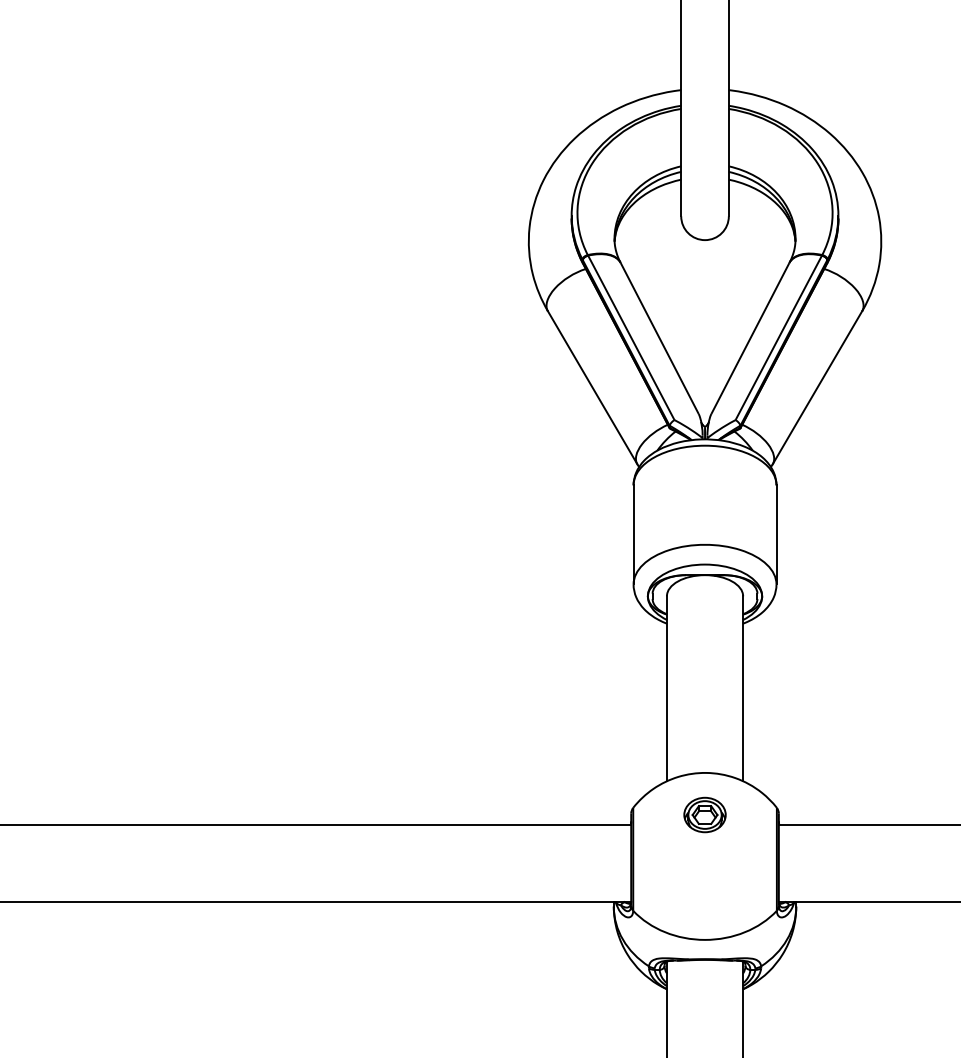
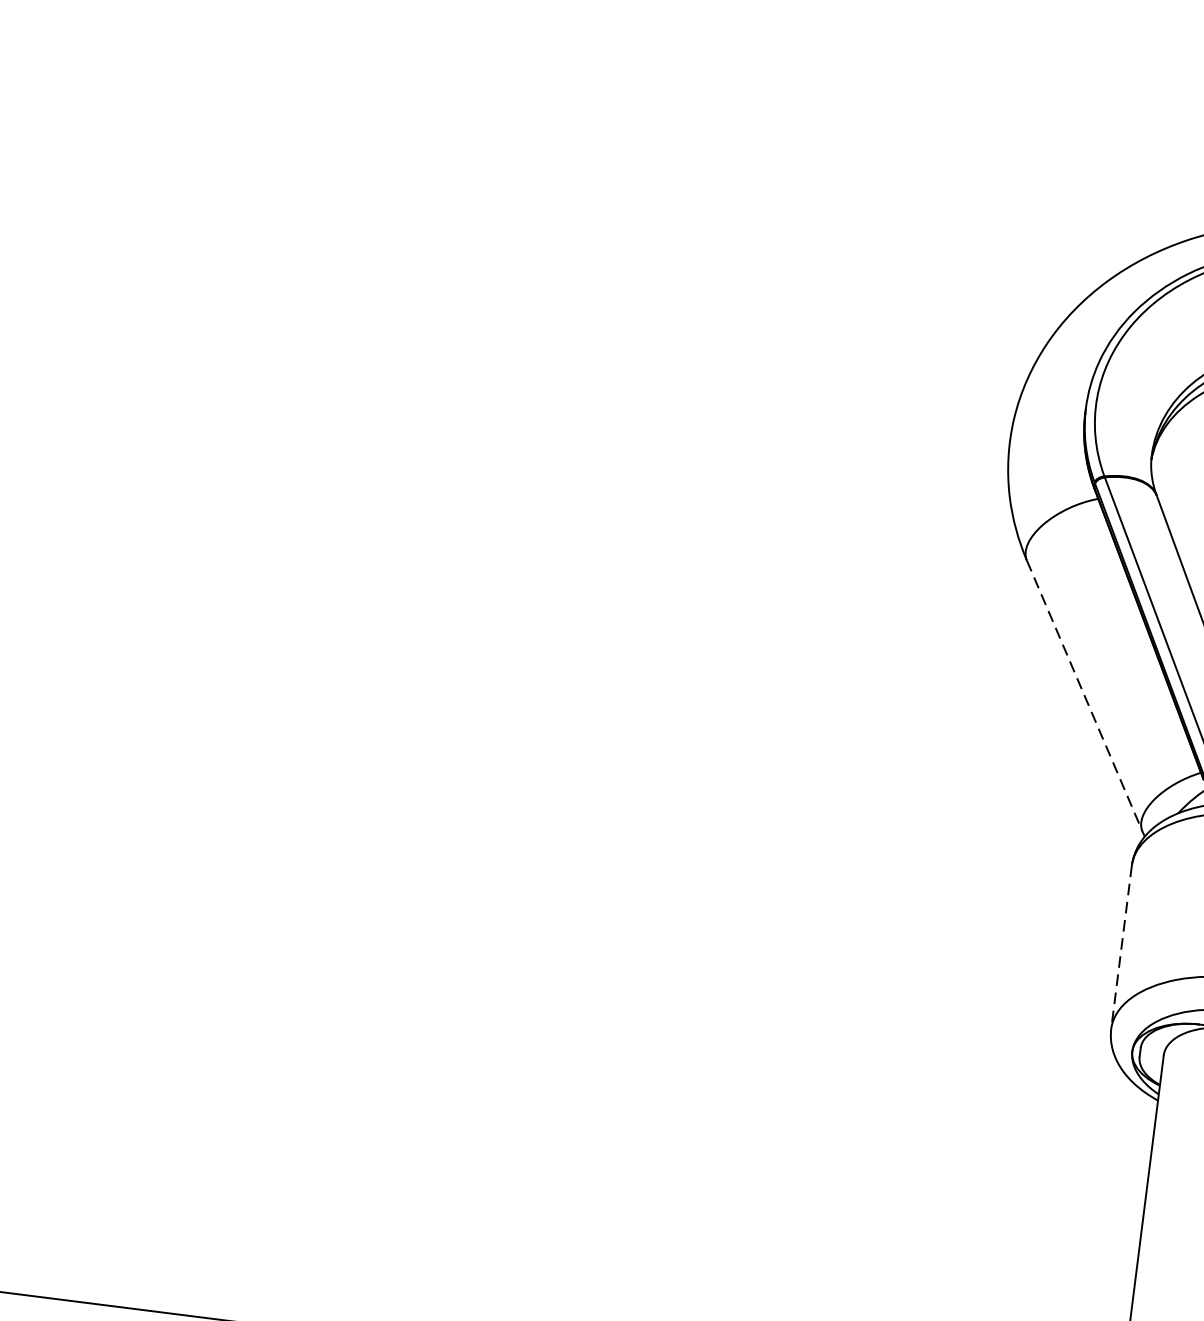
line: (592, 387) -> (1084, 695), solid -> dashed
line: (633, 534) -> (1121, 946), solid -> dashed

